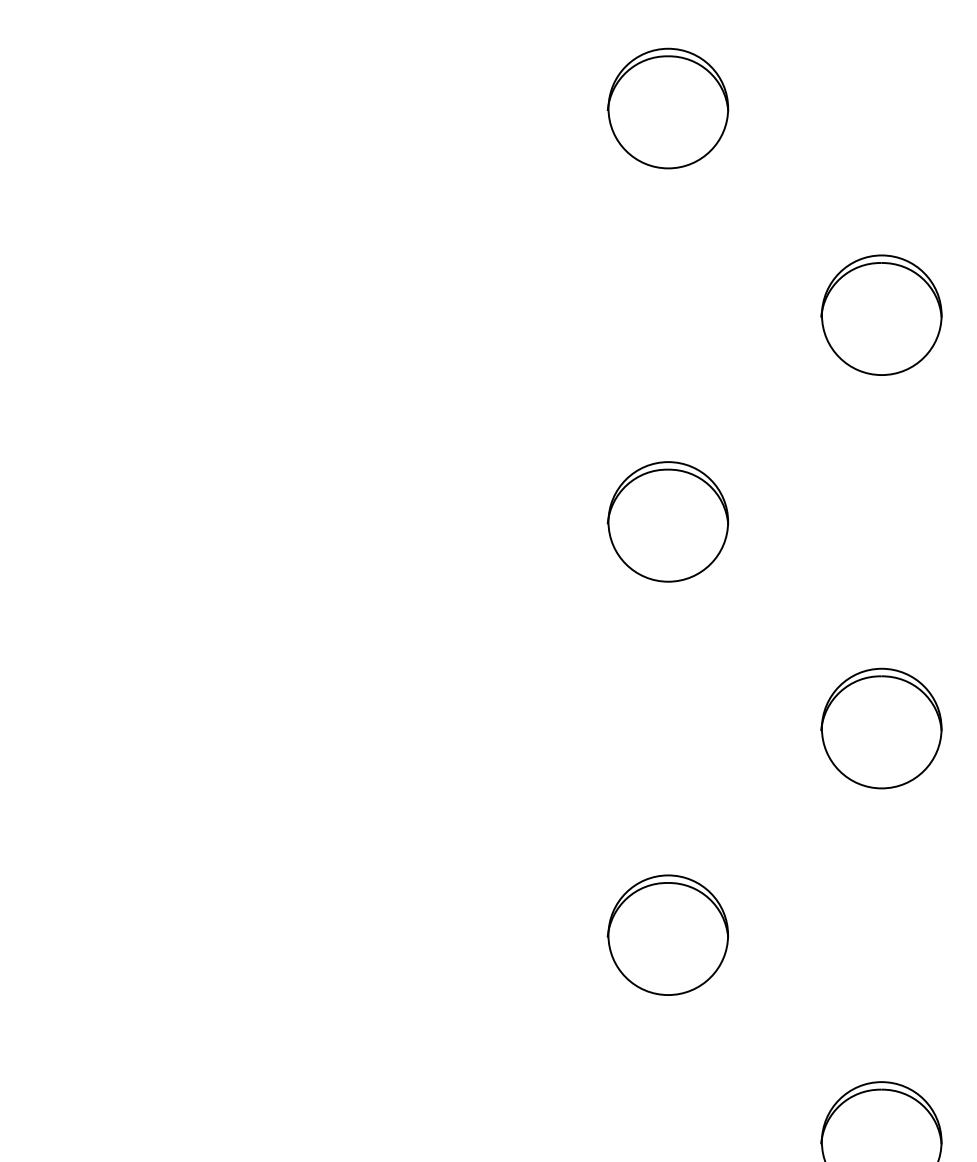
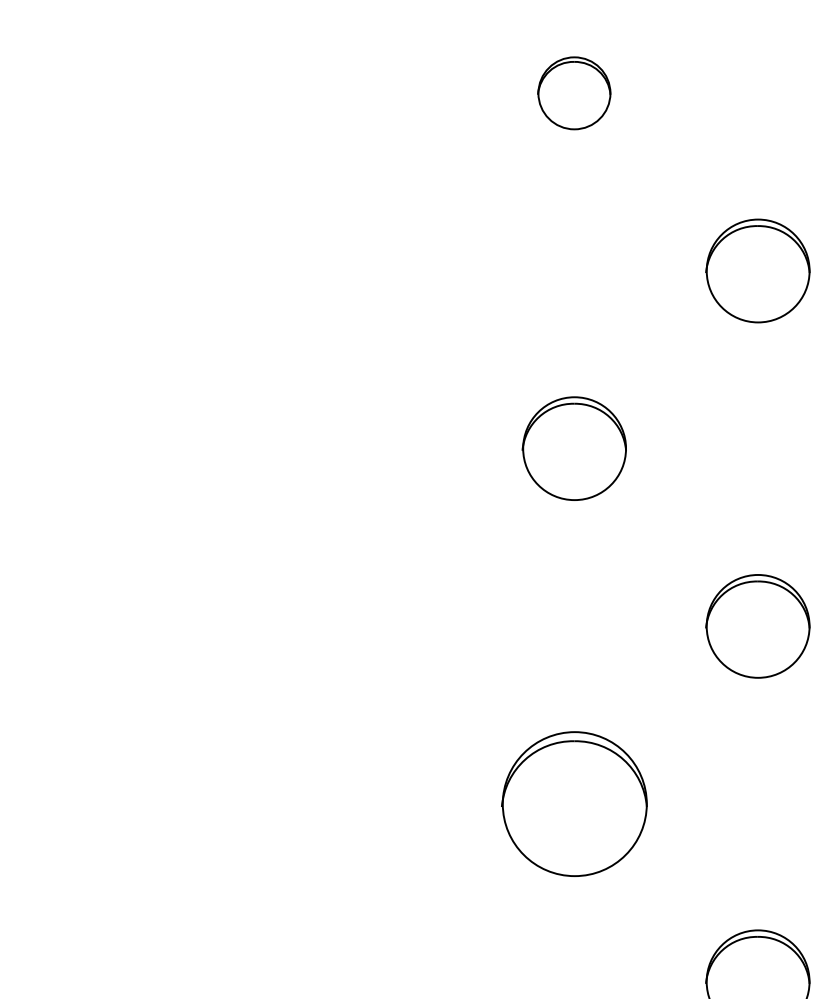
part: (667, 108) -> (573, 93), size x0.7
part: (667, 934) -> (573, 803), size x1.4

